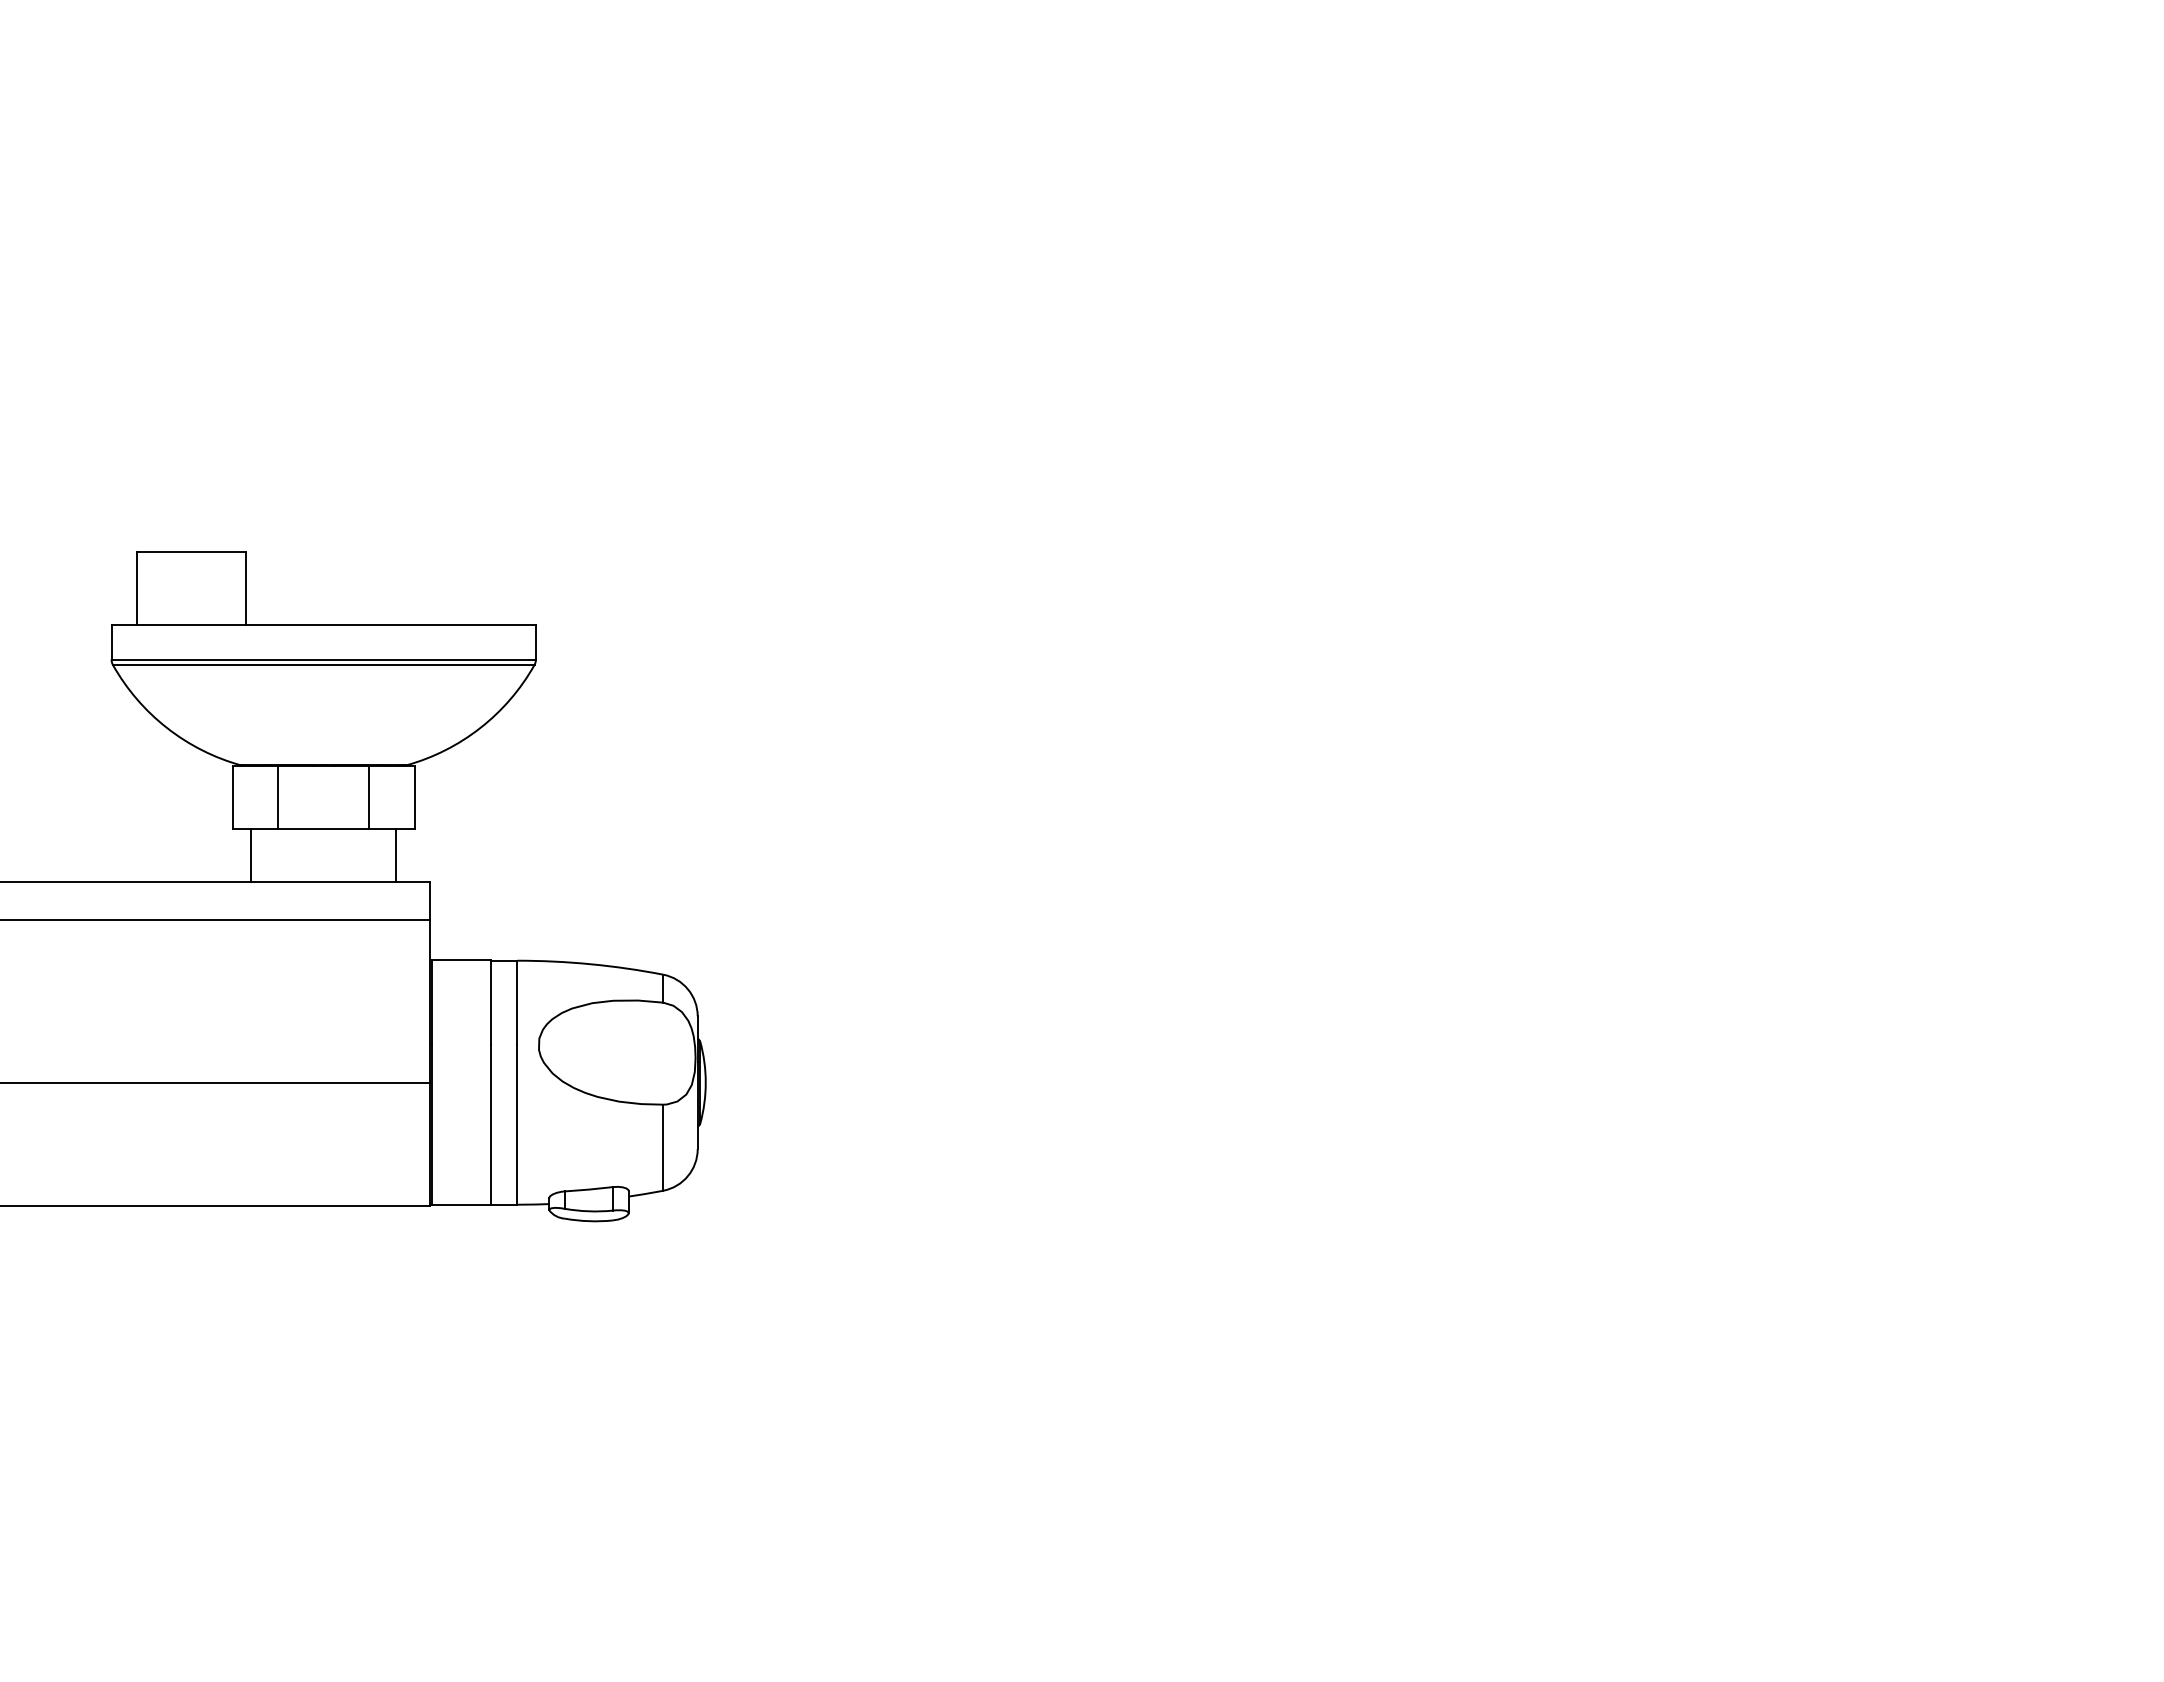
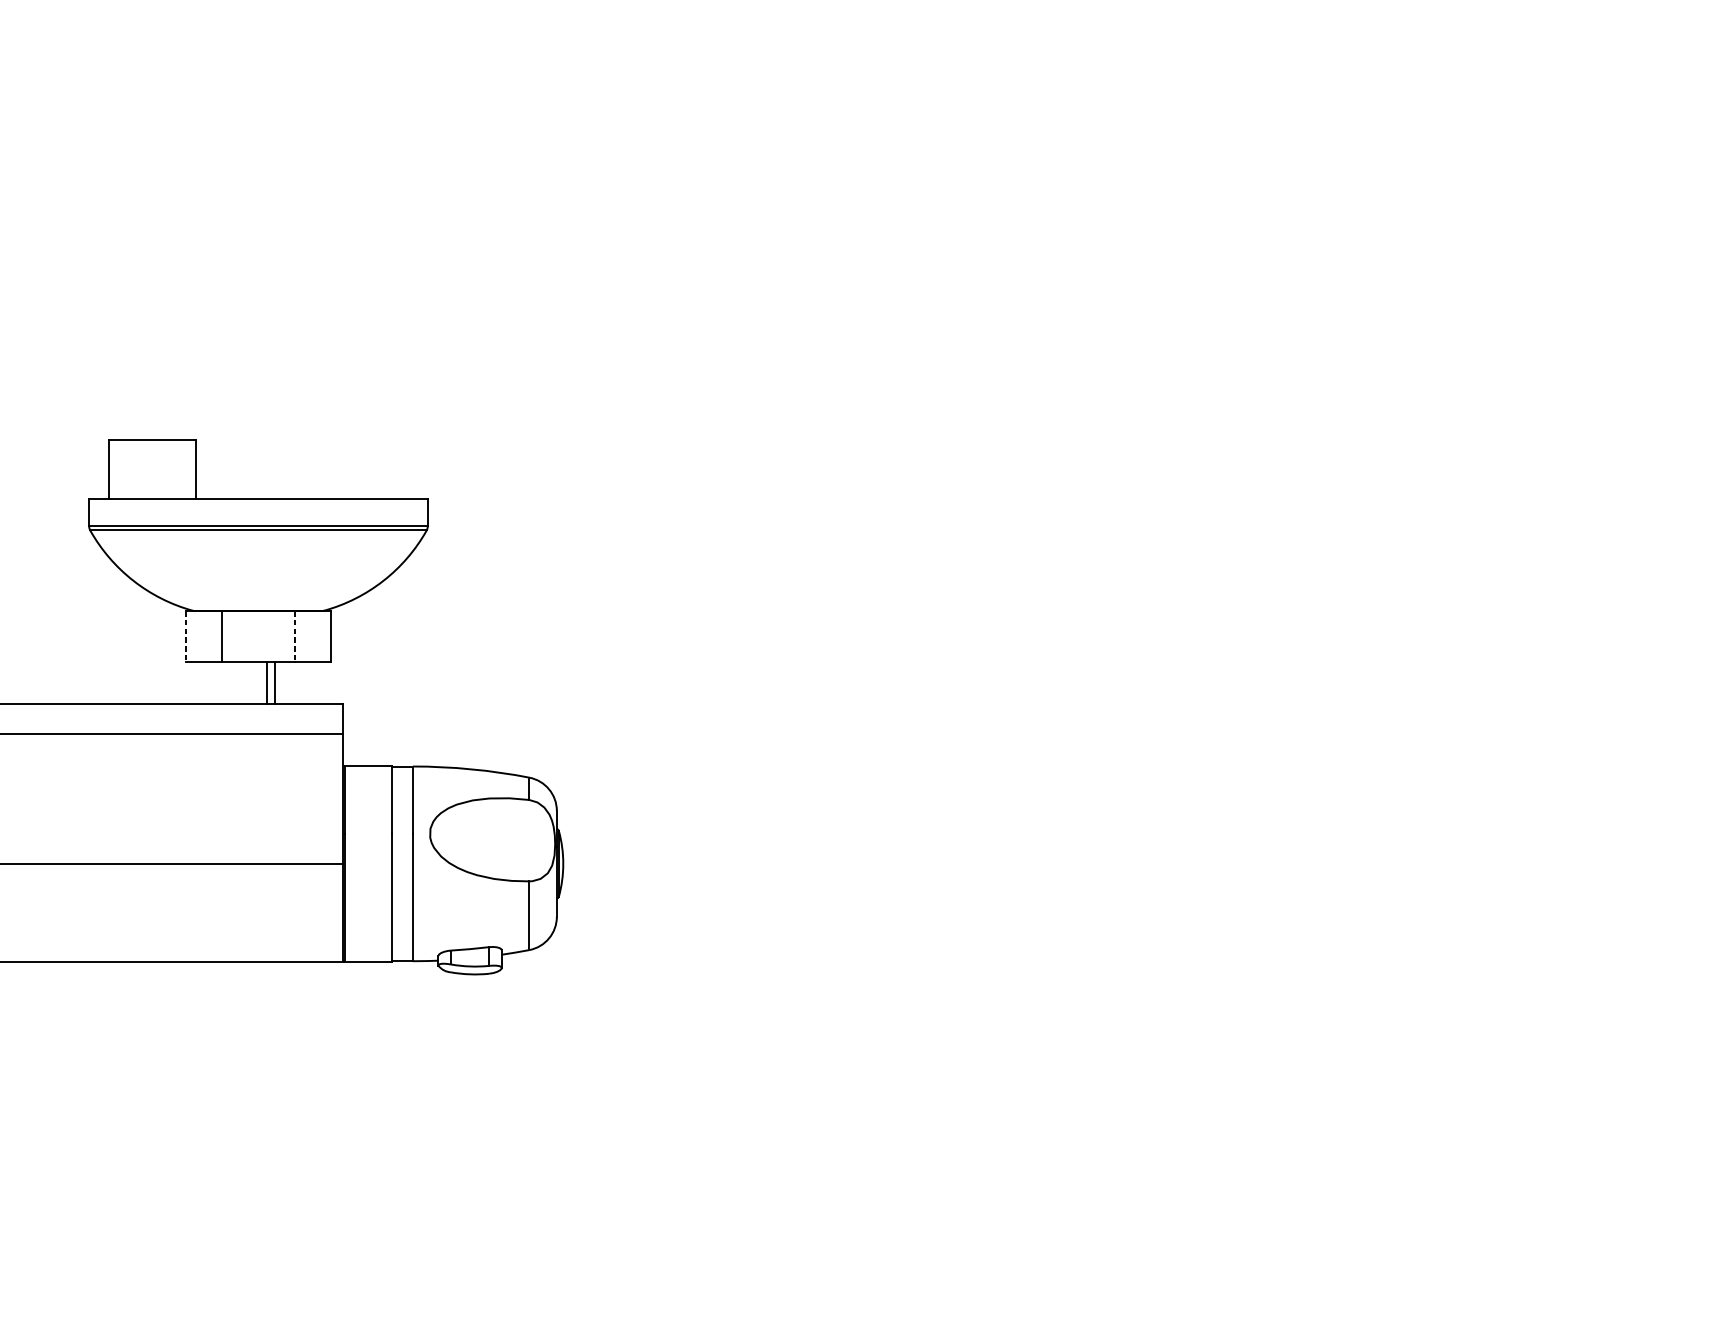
line: (232, 797) -> (185, 636), solid -> dashed
line: (369, 797) -> (294, 636), solid -> dashed
line: (251, 855) -> (275, 682), moved
line: (396, 855) -> (267, 682), moved

